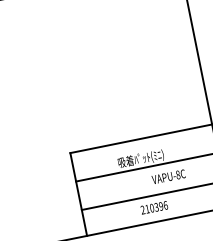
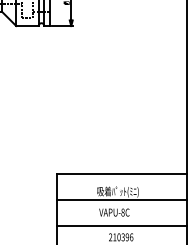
text: (168, 176) -> (114, 212), moved

